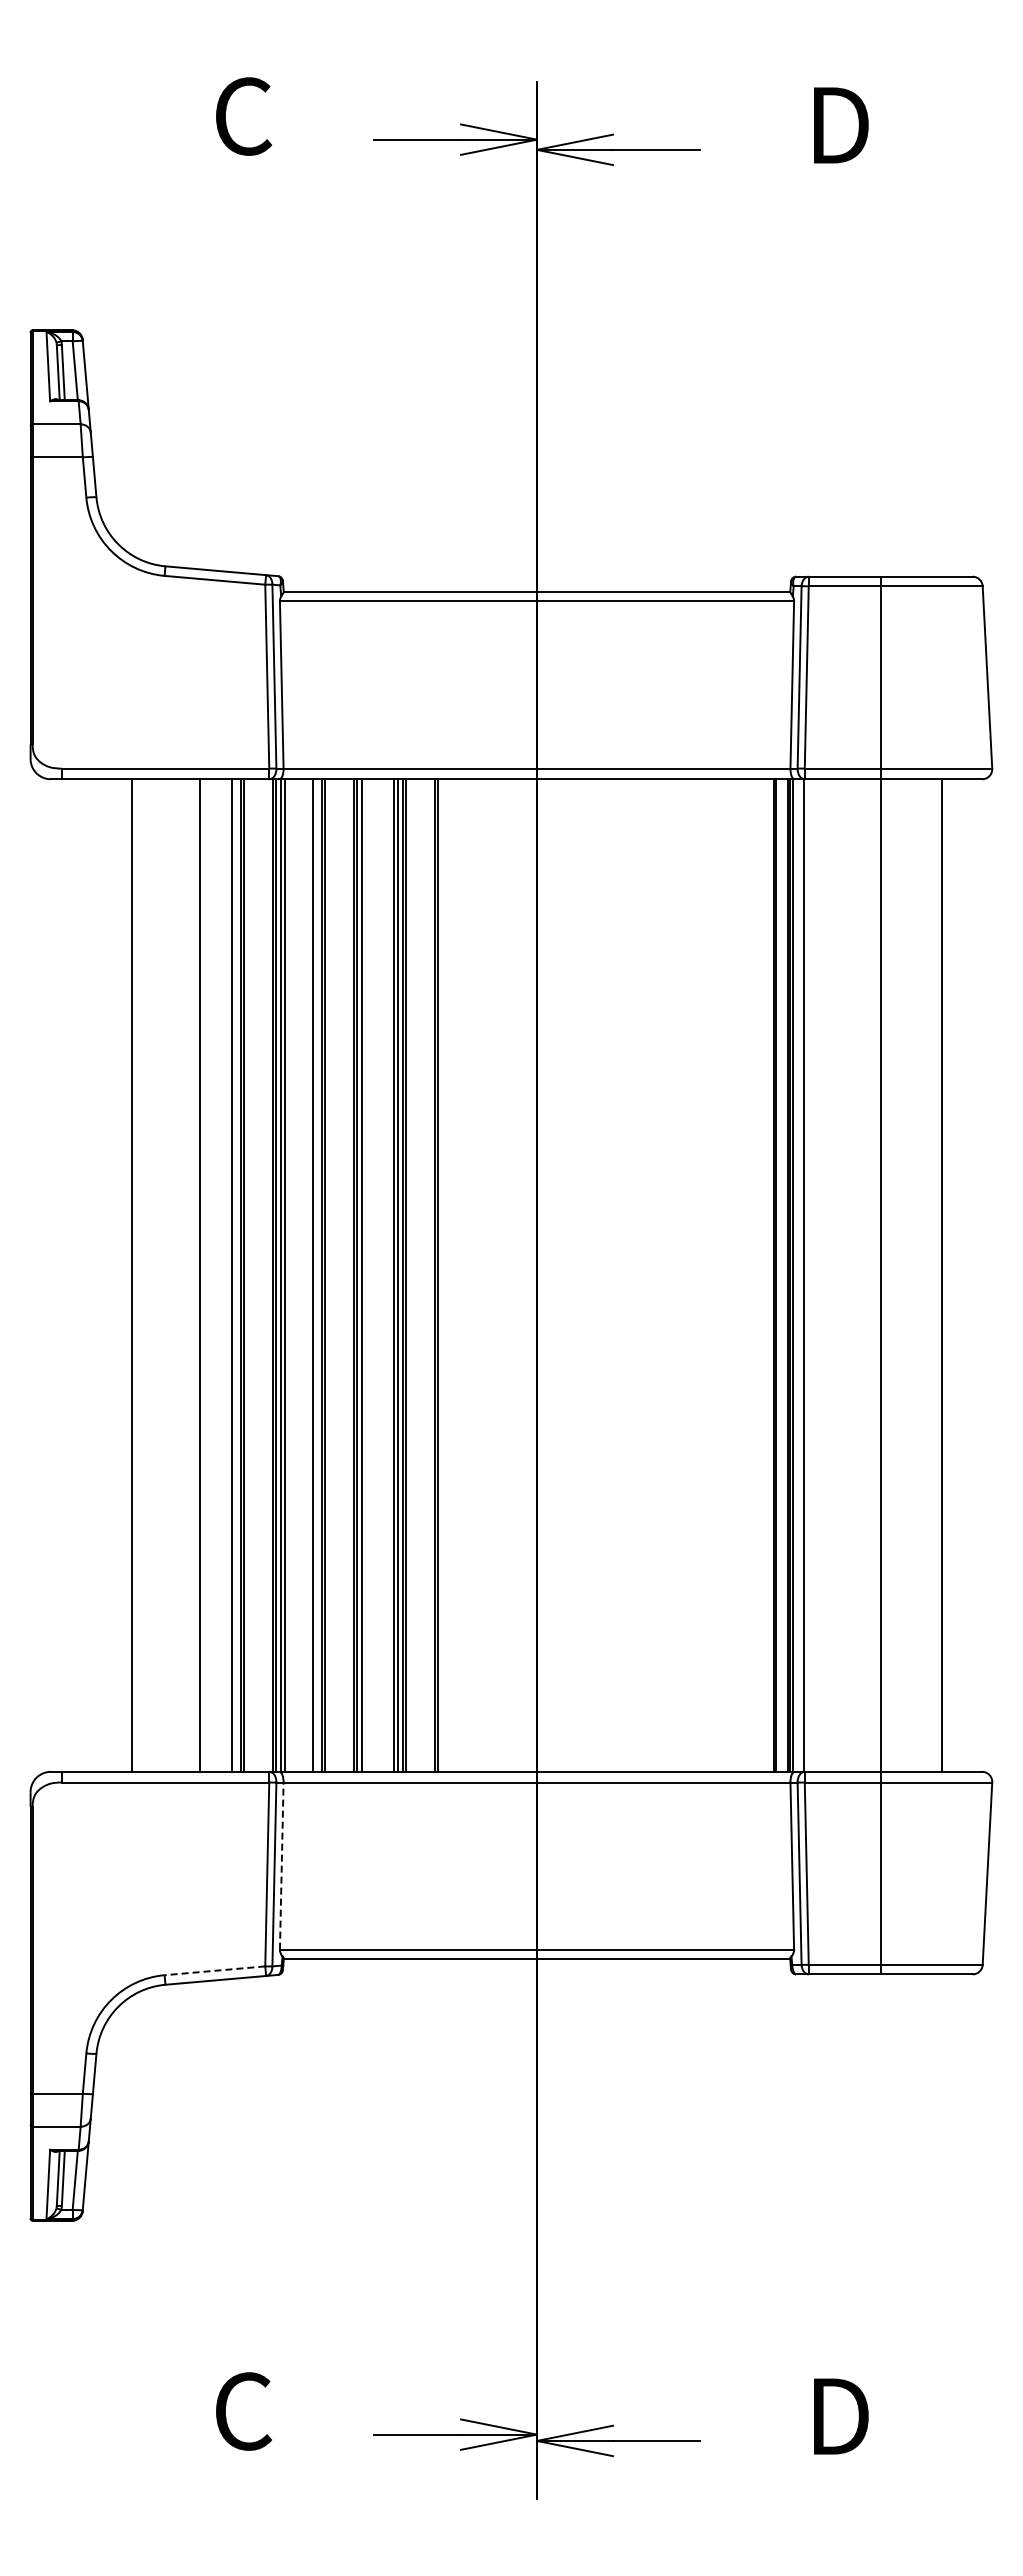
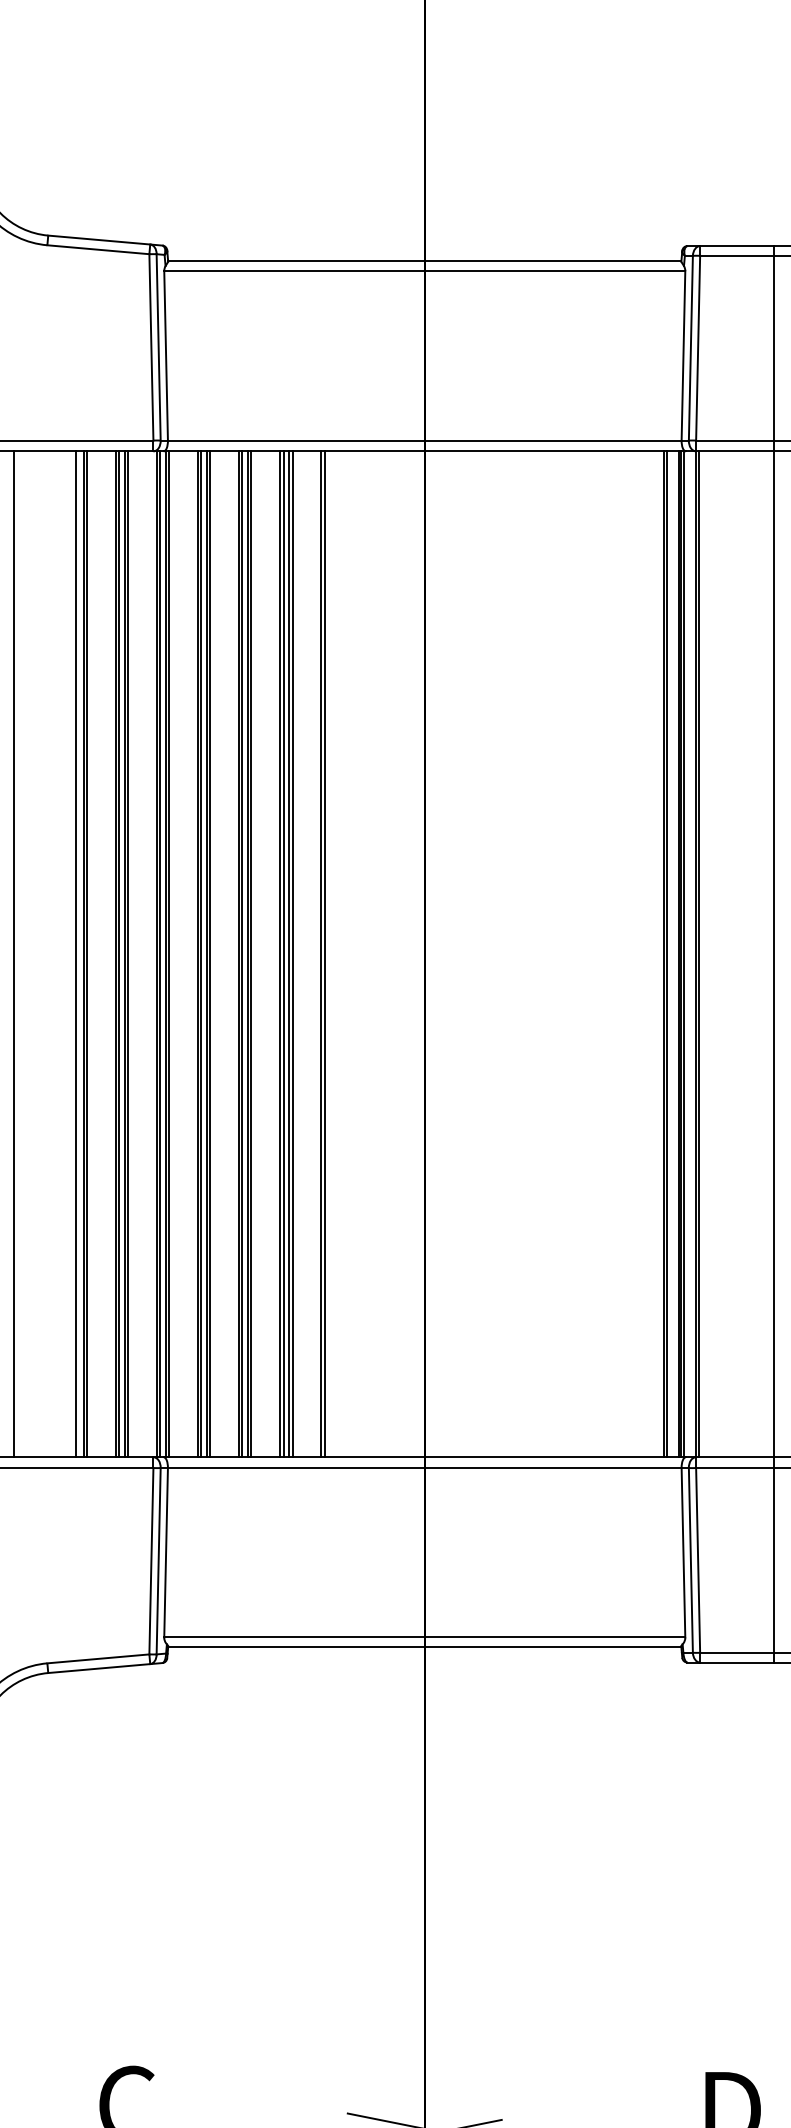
line: (192, 1275) -> (75, 954), added
line: (203, 1275) -> (86, 954), added
line: (235, 1275) -> (119, 954), added
line: (316, 1275) -> (201, 954), added
line: (365, 1275) -> (250, 954), added
line: (807, 1275) -> (698, 954), added
line: (281, 1866) -> (165, 1553), dashed -> solid
line: (214, 1970) -> (97, 1658), dashed -> solid

